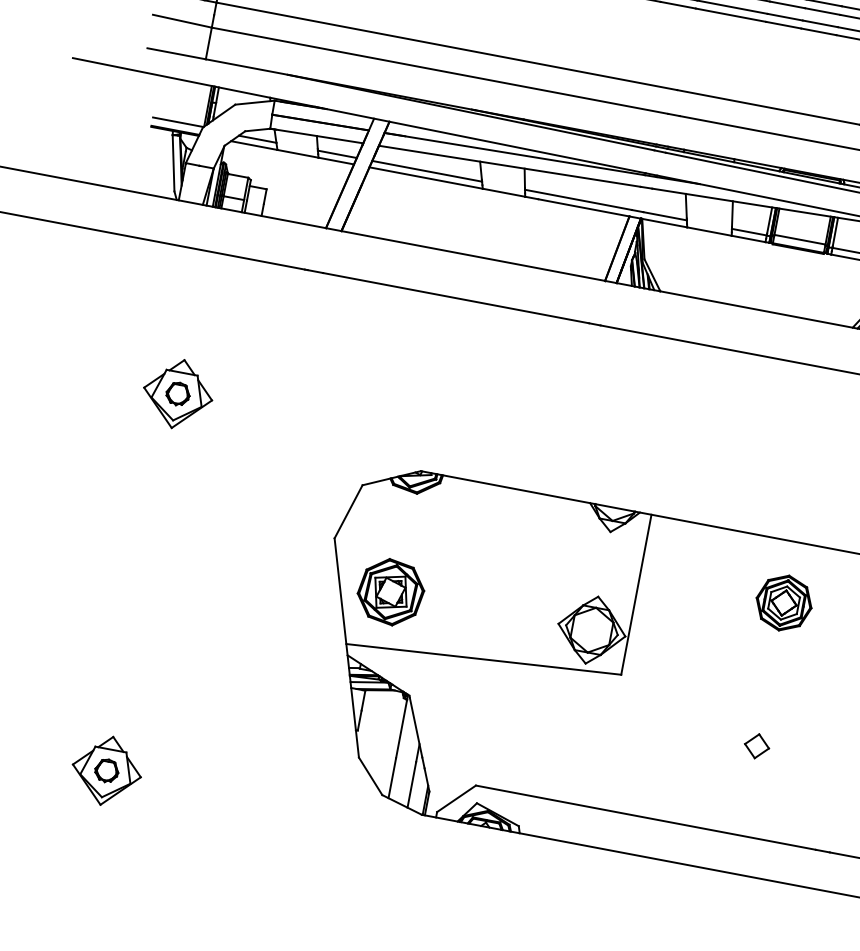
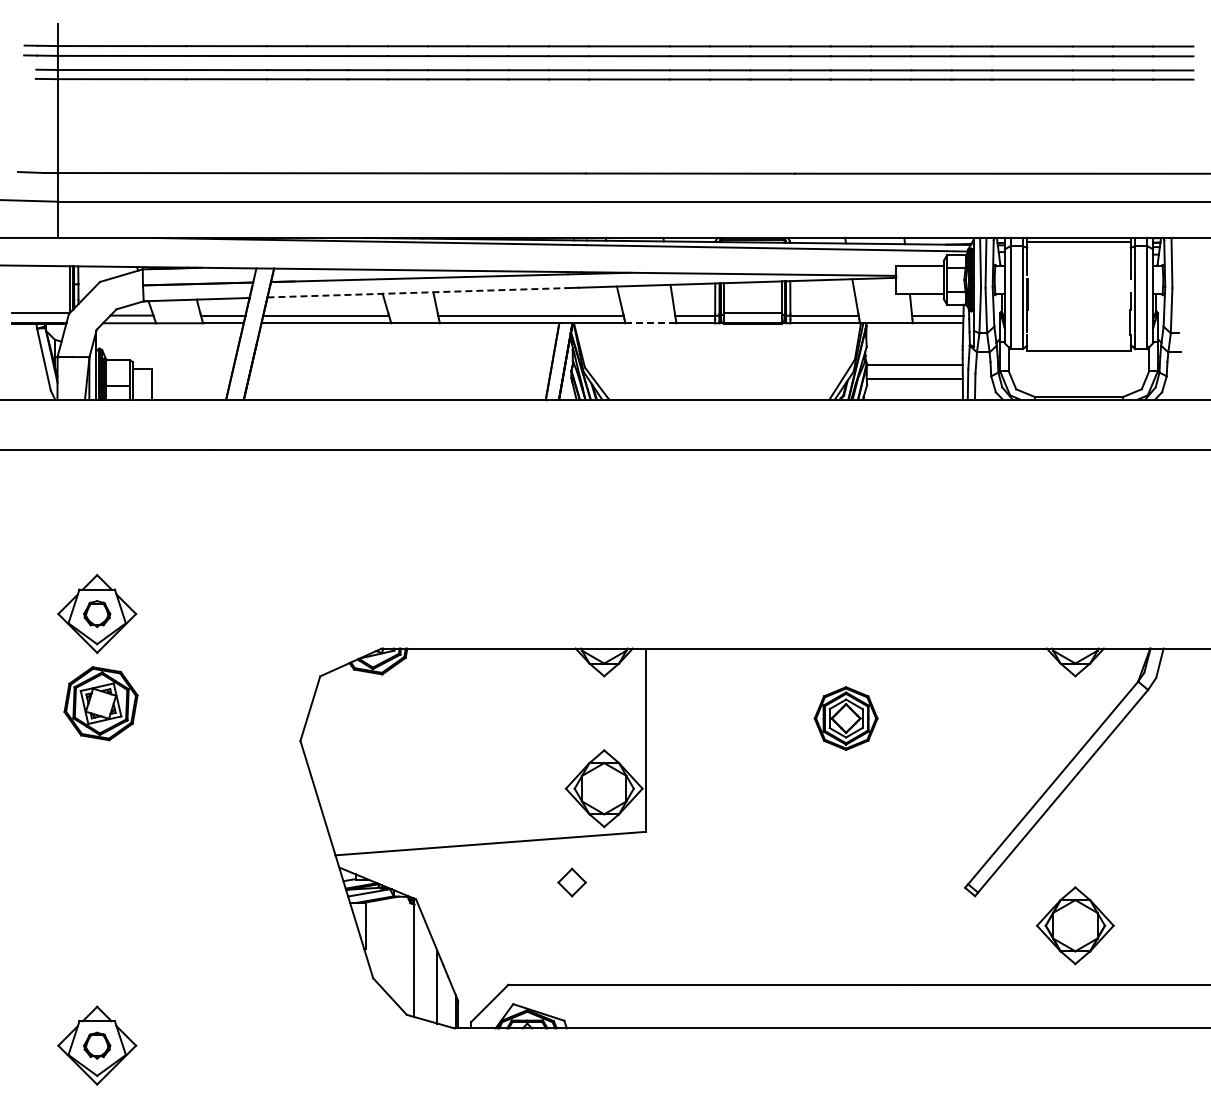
line: (510, 166) -> (417, 292), solid -> dashed
line: (709, 231) -> (650, 323), solid -> dashed
part: (390, 591) -> (100, 703), moved
part: (783, 602) -> (845, 718), moved
part: (756, 746) -> (571, 882), moved

